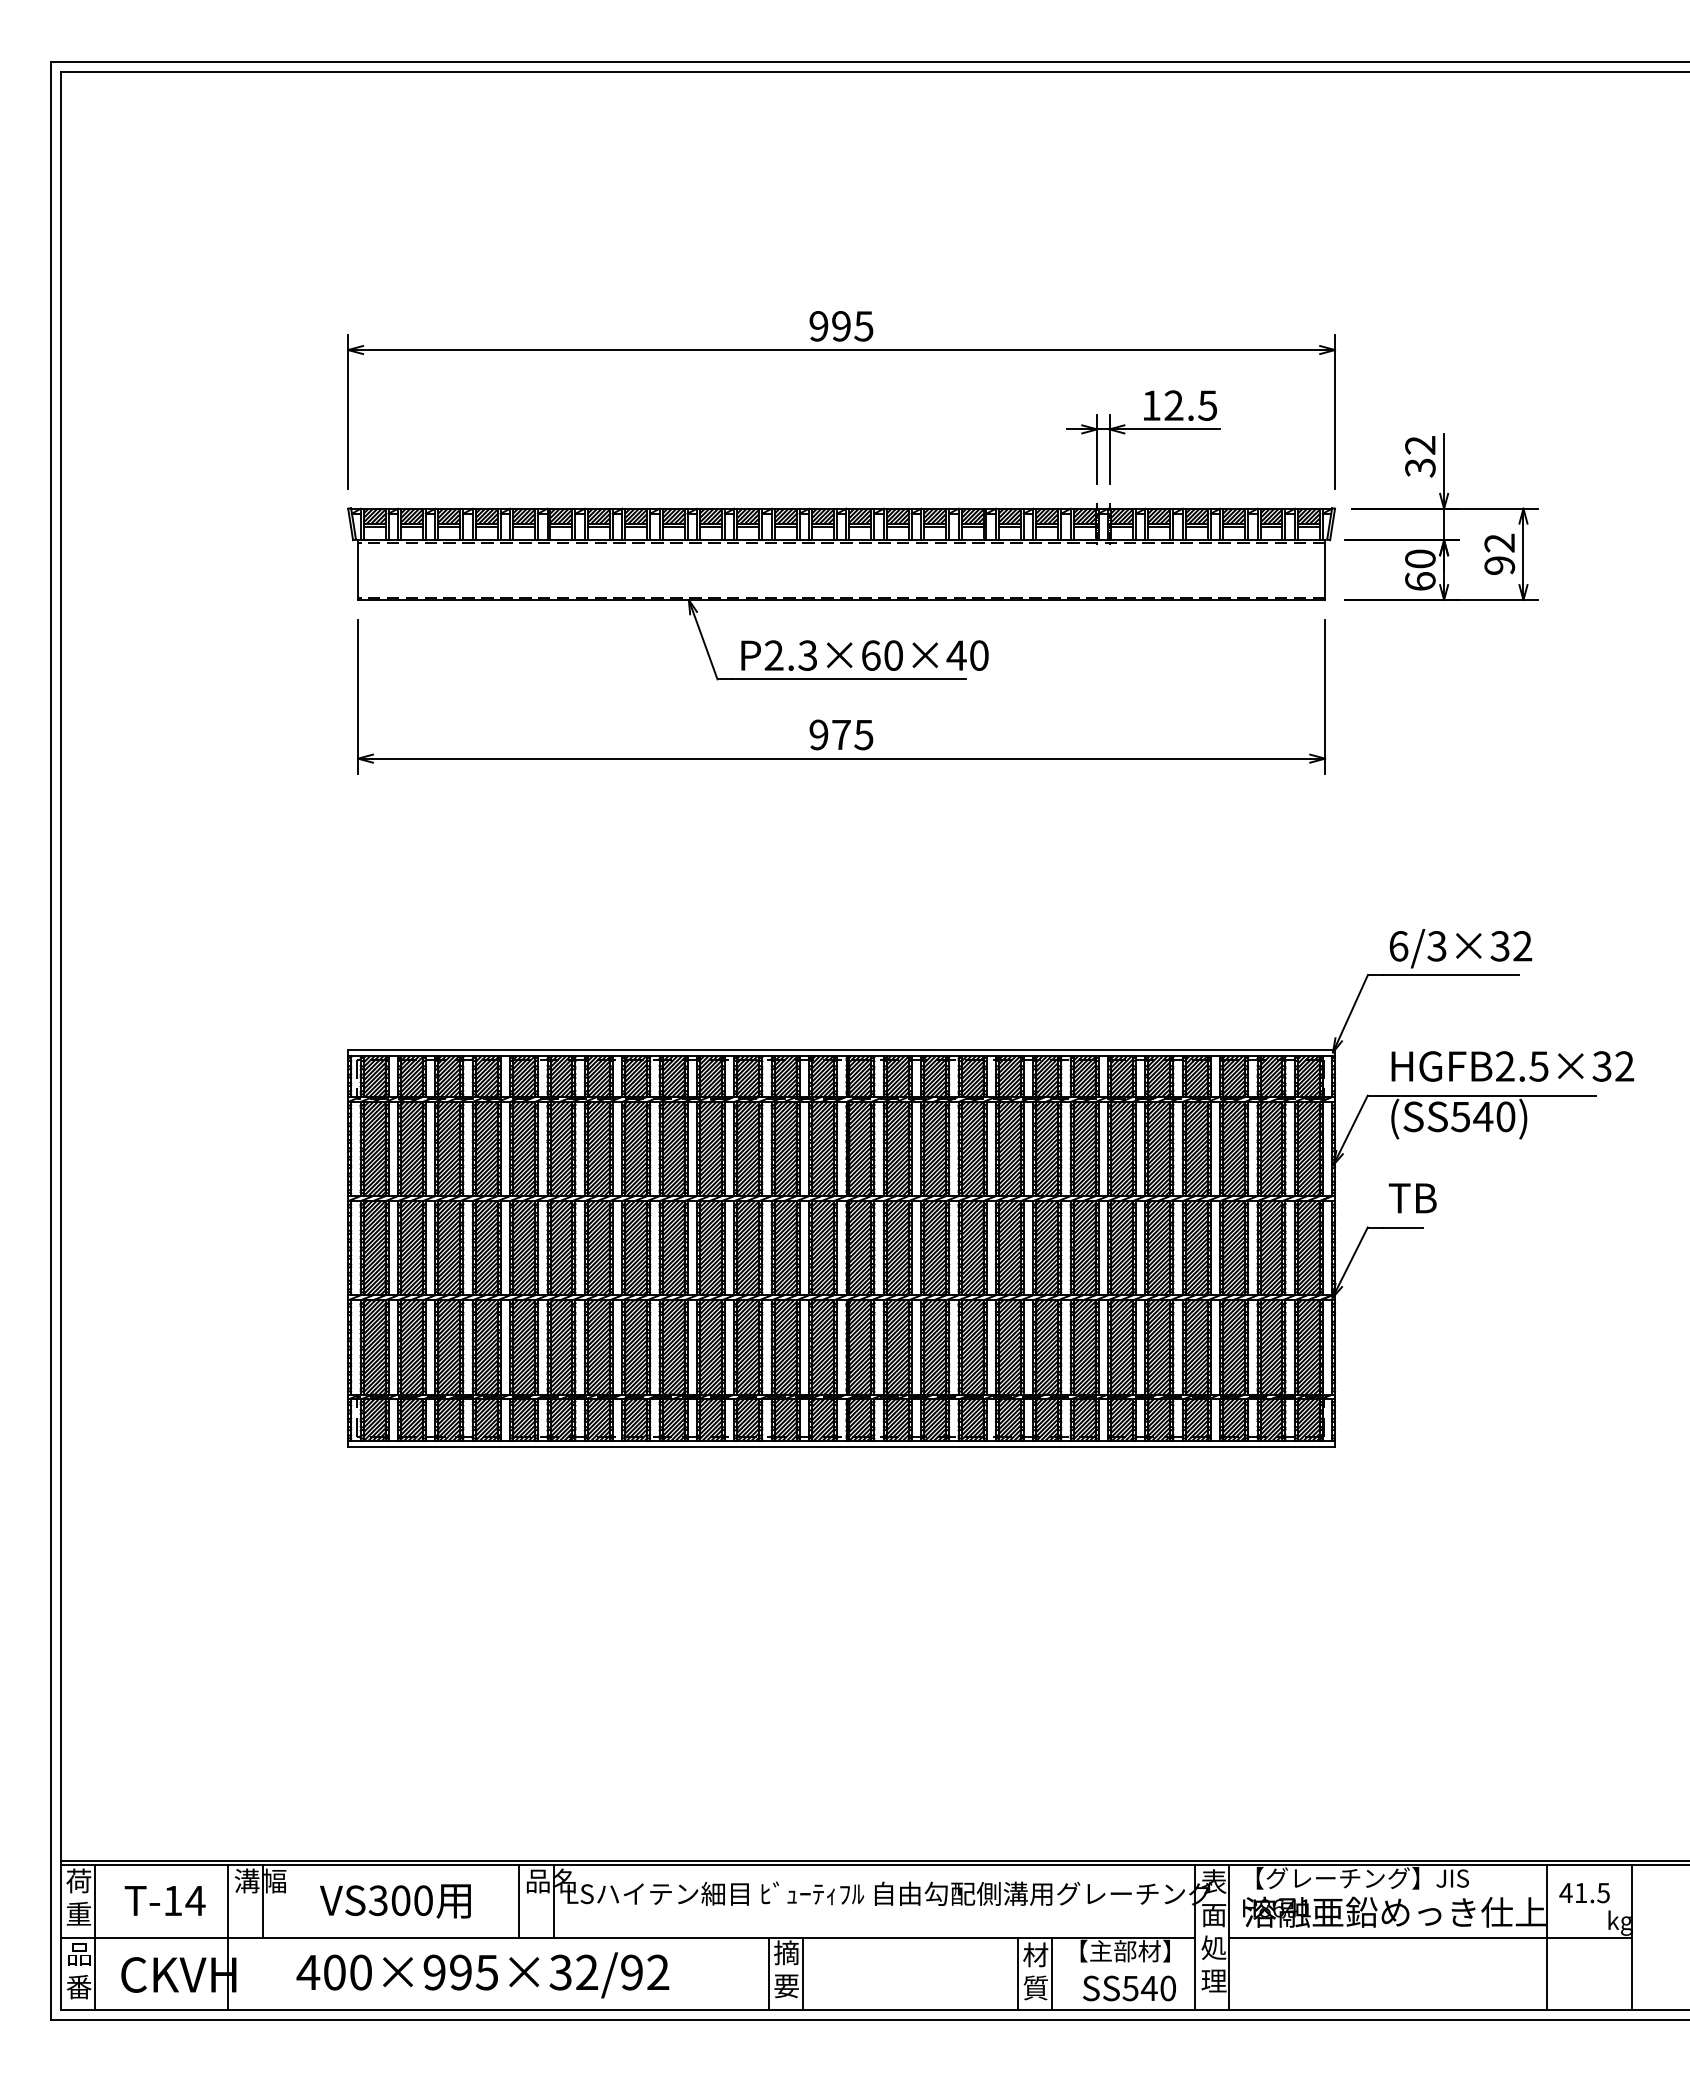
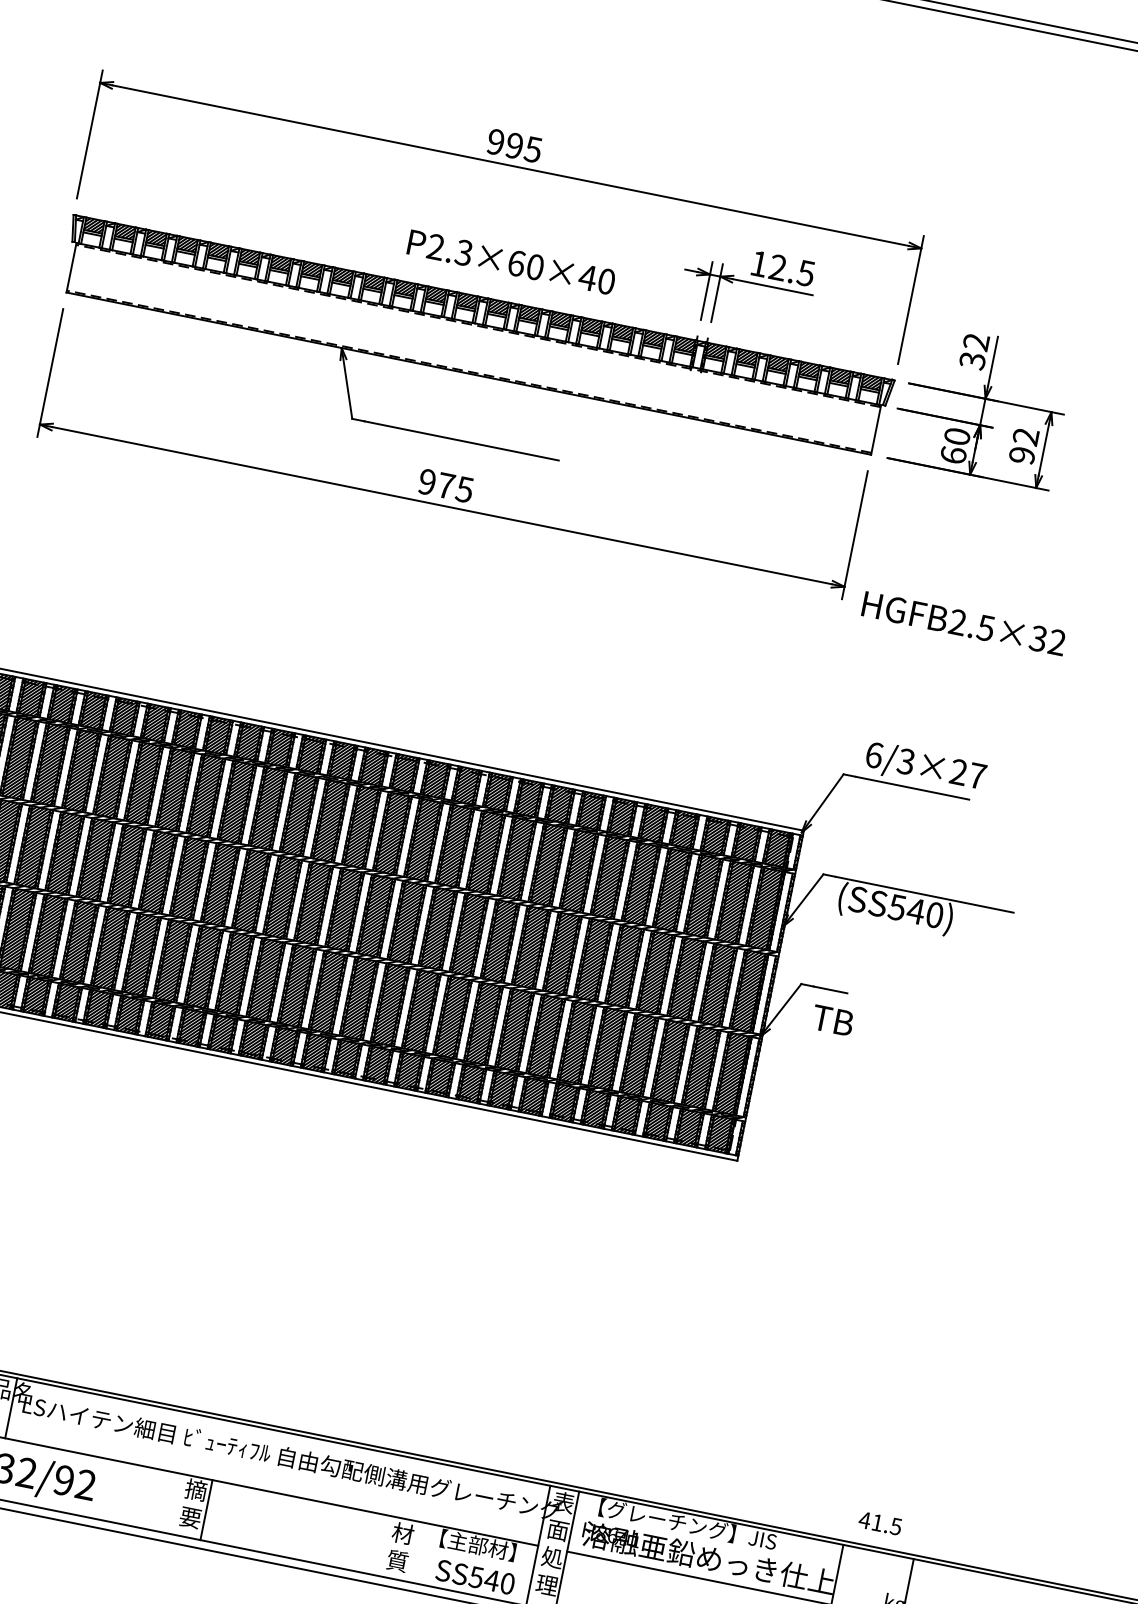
text: (864, 655) -> (511, 262), moved
text: (1511, 946) -> (968, 774), 6/3×32 -> 6/3×27
text: (1512, 1066) -> (963, 623), moved
text: (1412, 1198) -> (832, 1020), moved
text: (1584, 1893) -> (880, 1523), moved
line: (768, 1973) -> (177, 1504), removed
line: (1017, 1973) -> (384, 1545), removed
line: (1052, 1973) -> (413, 1551), removed

